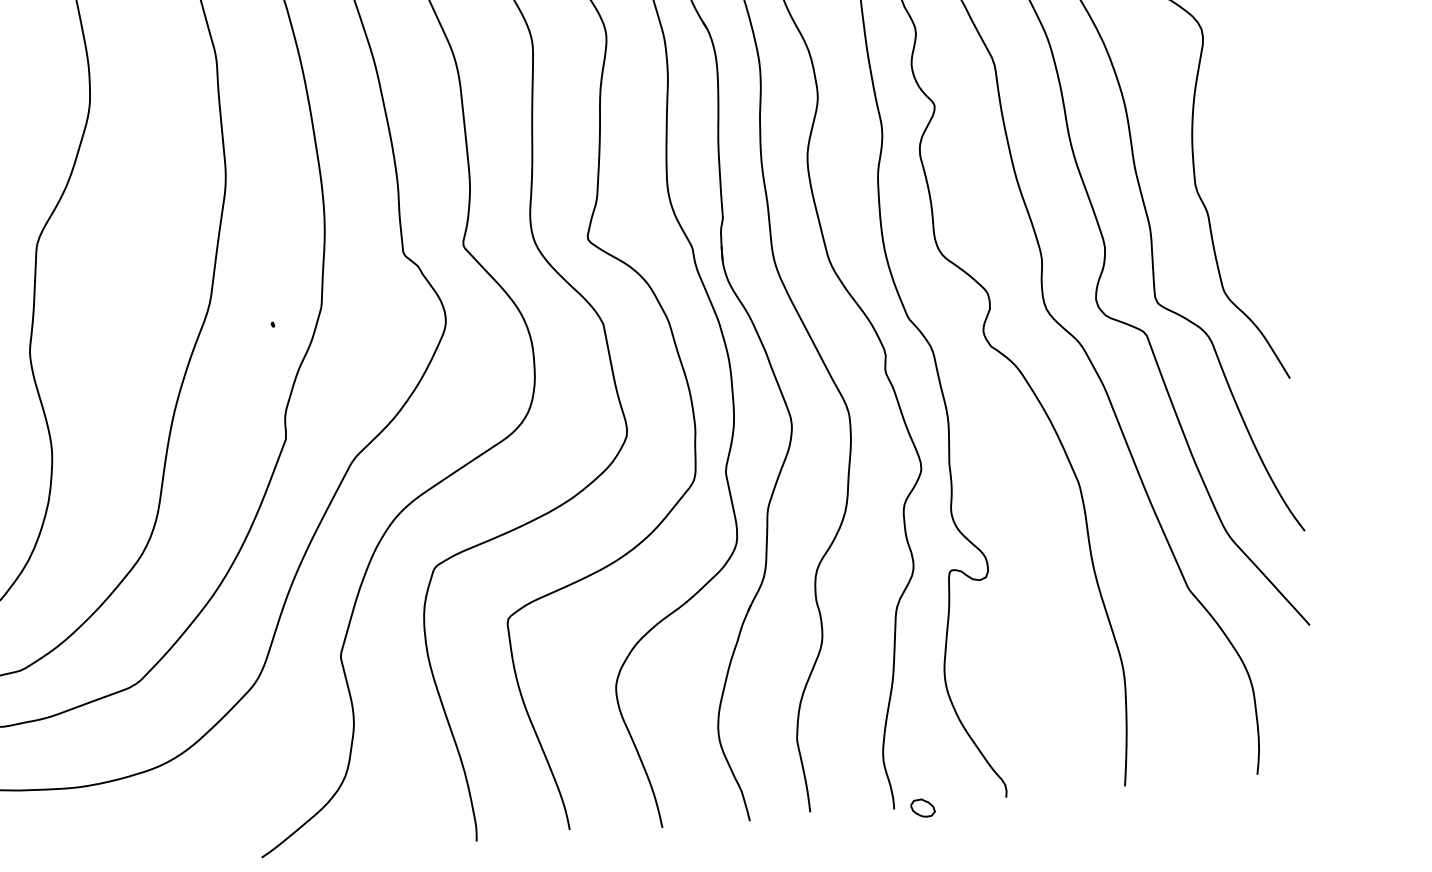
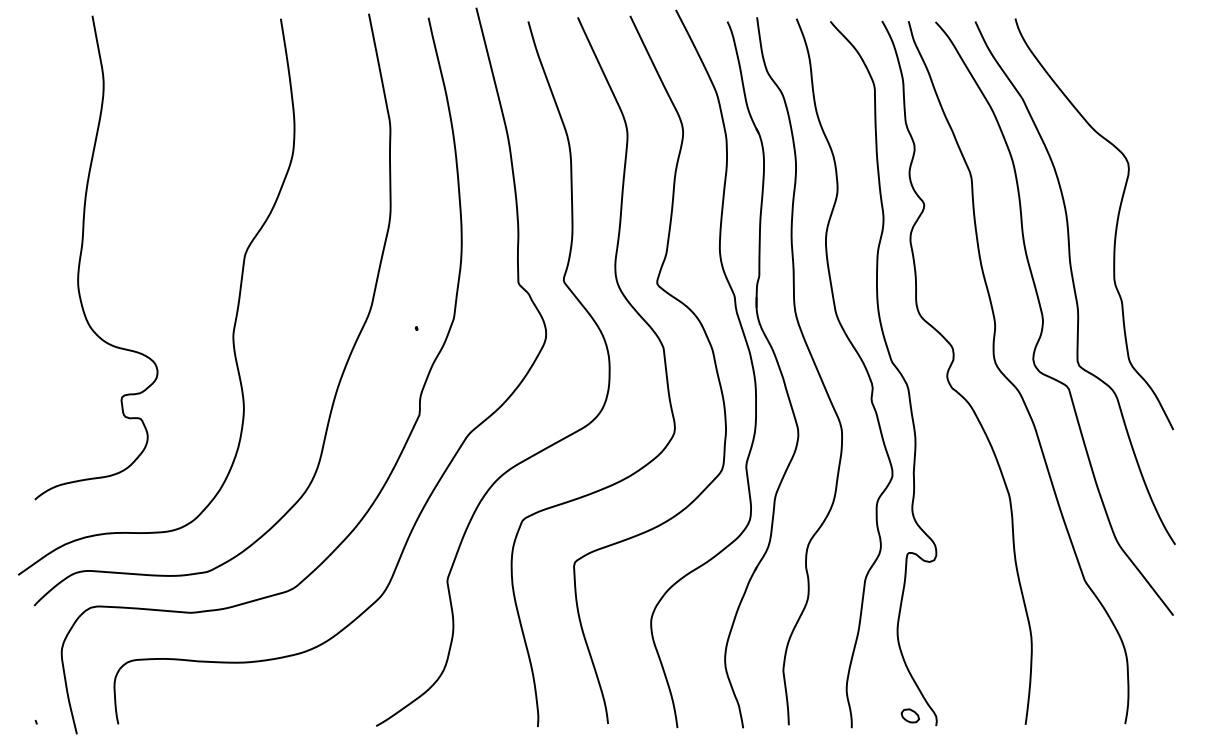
part: (921, 807) -> (909, 715), moved

